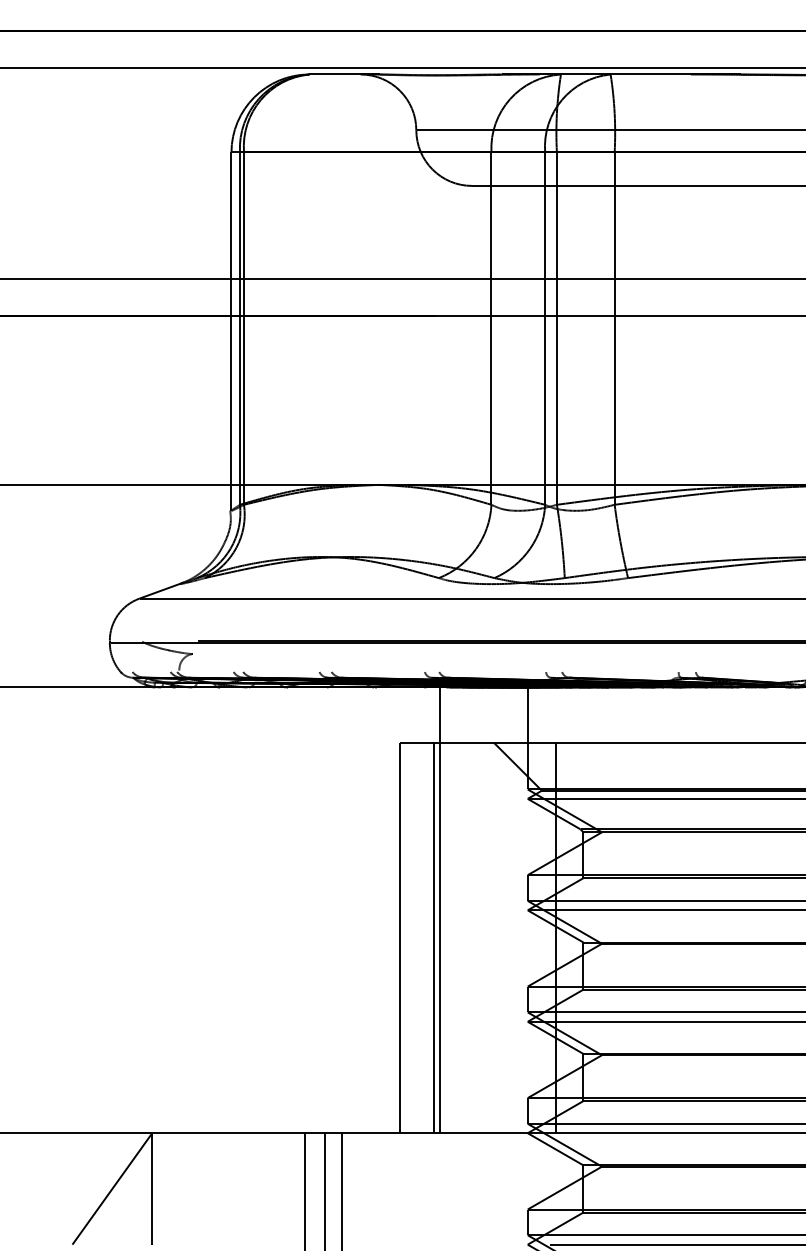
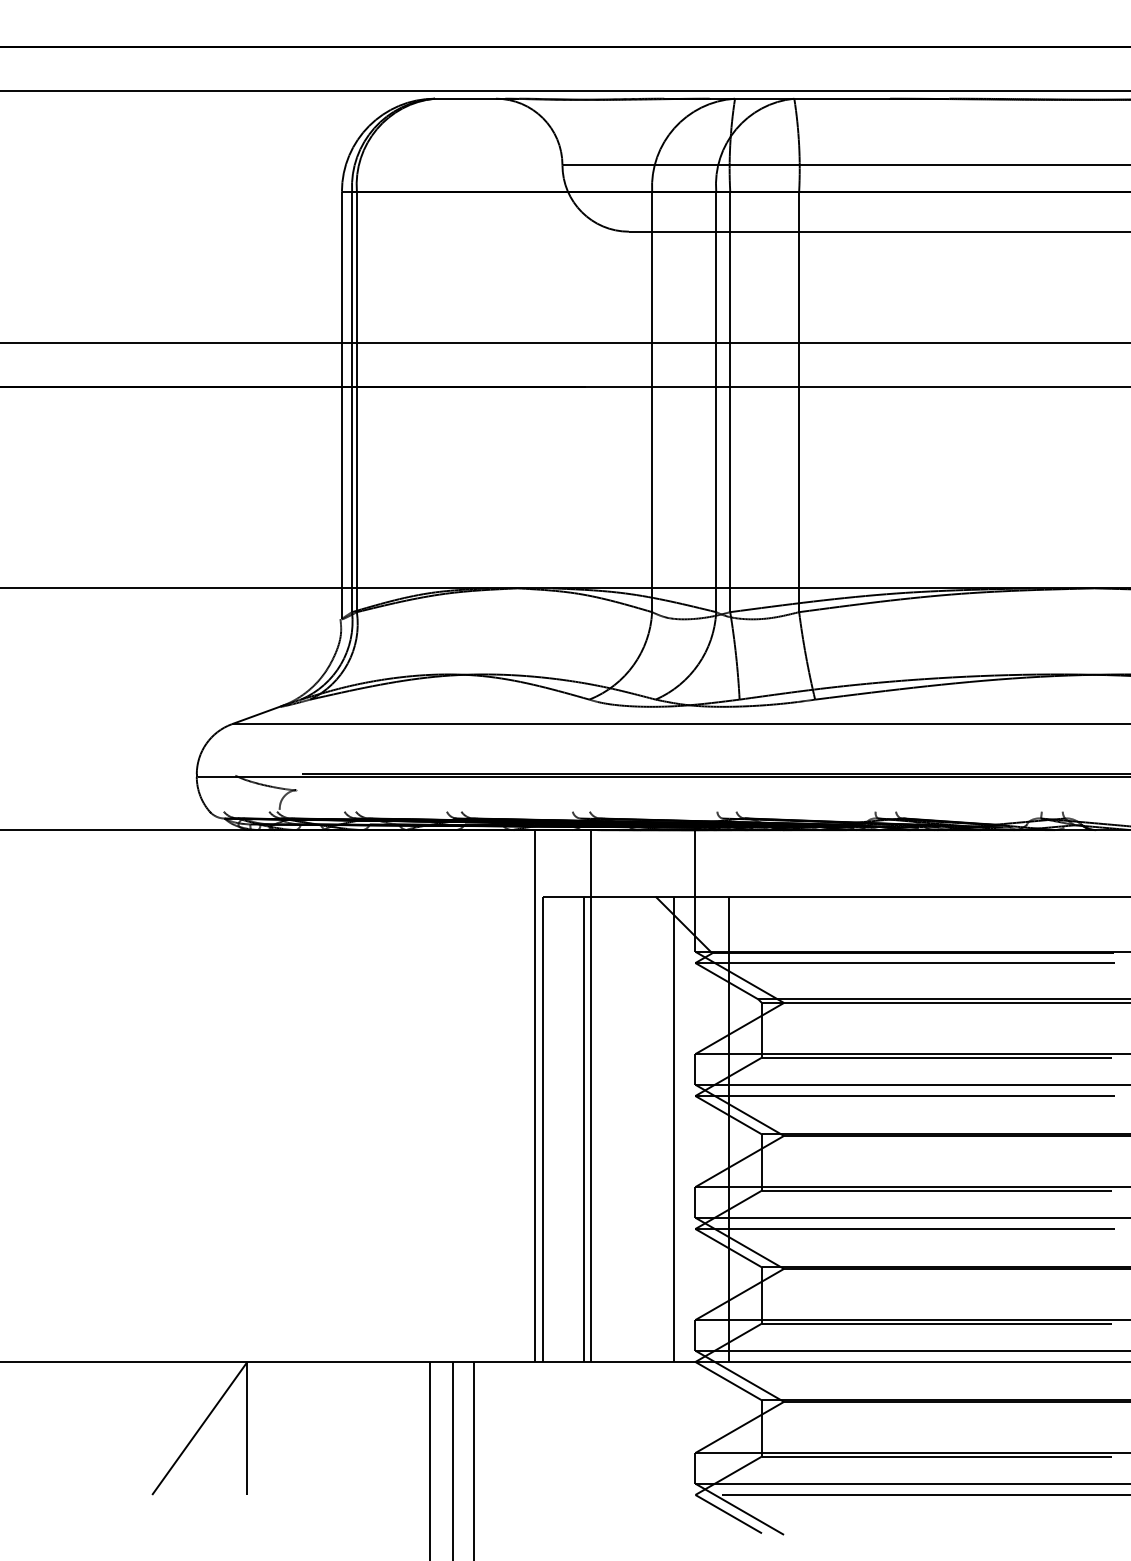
line: (392, 910) -> (534, 1096), added
line: (509, 938) -> (673, 1129), added

